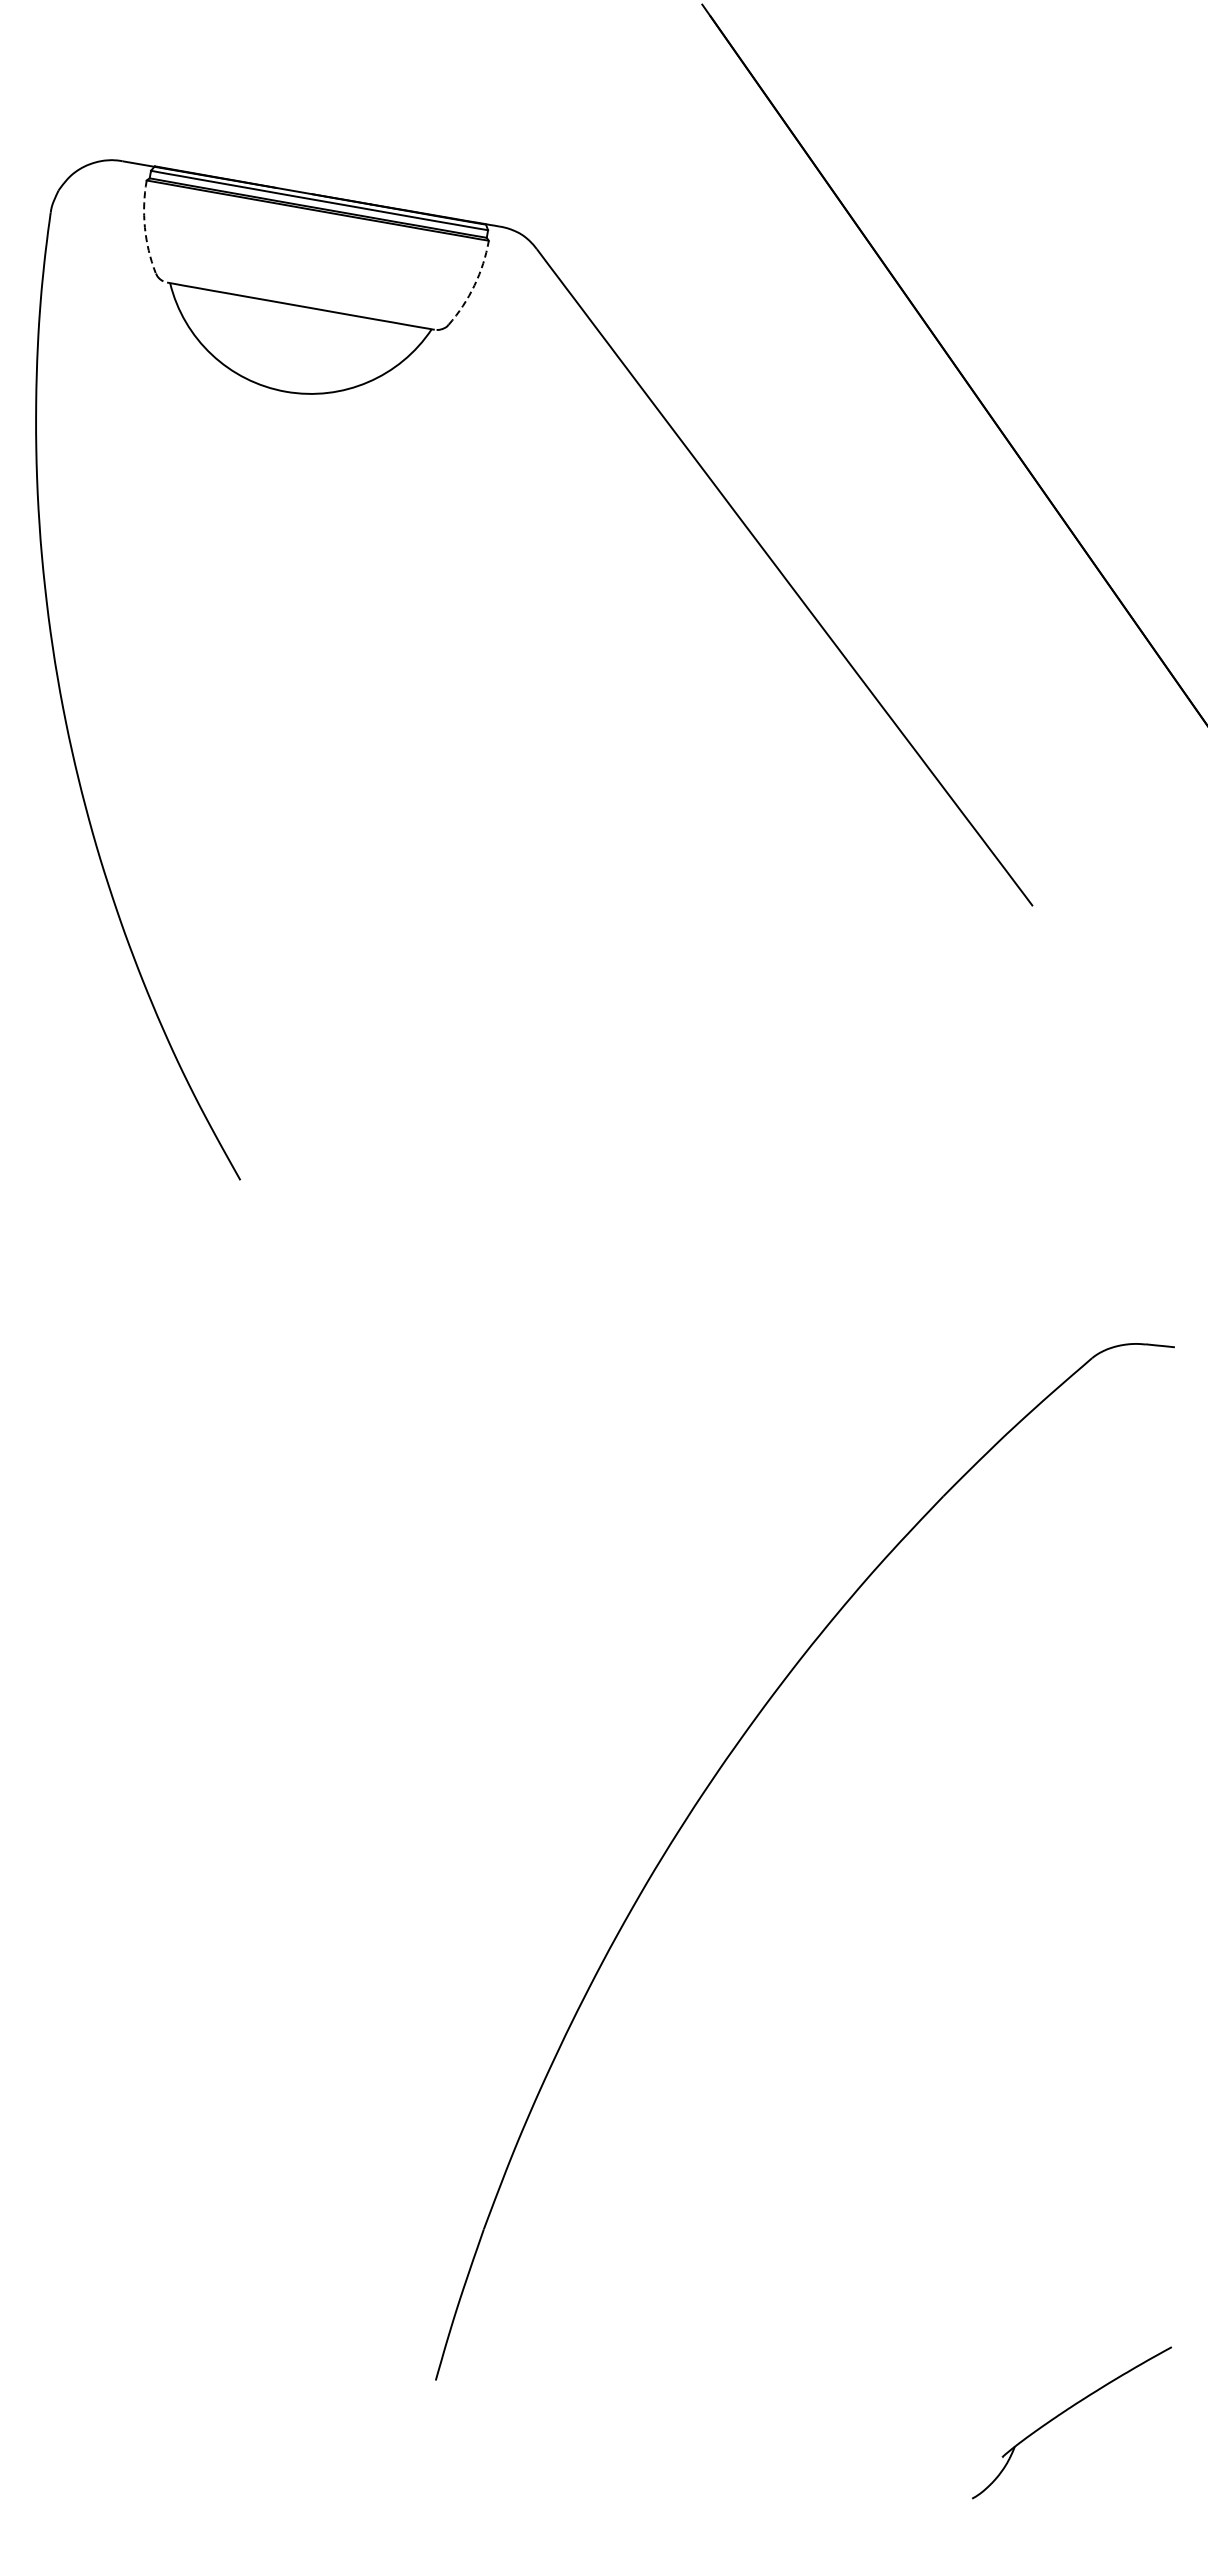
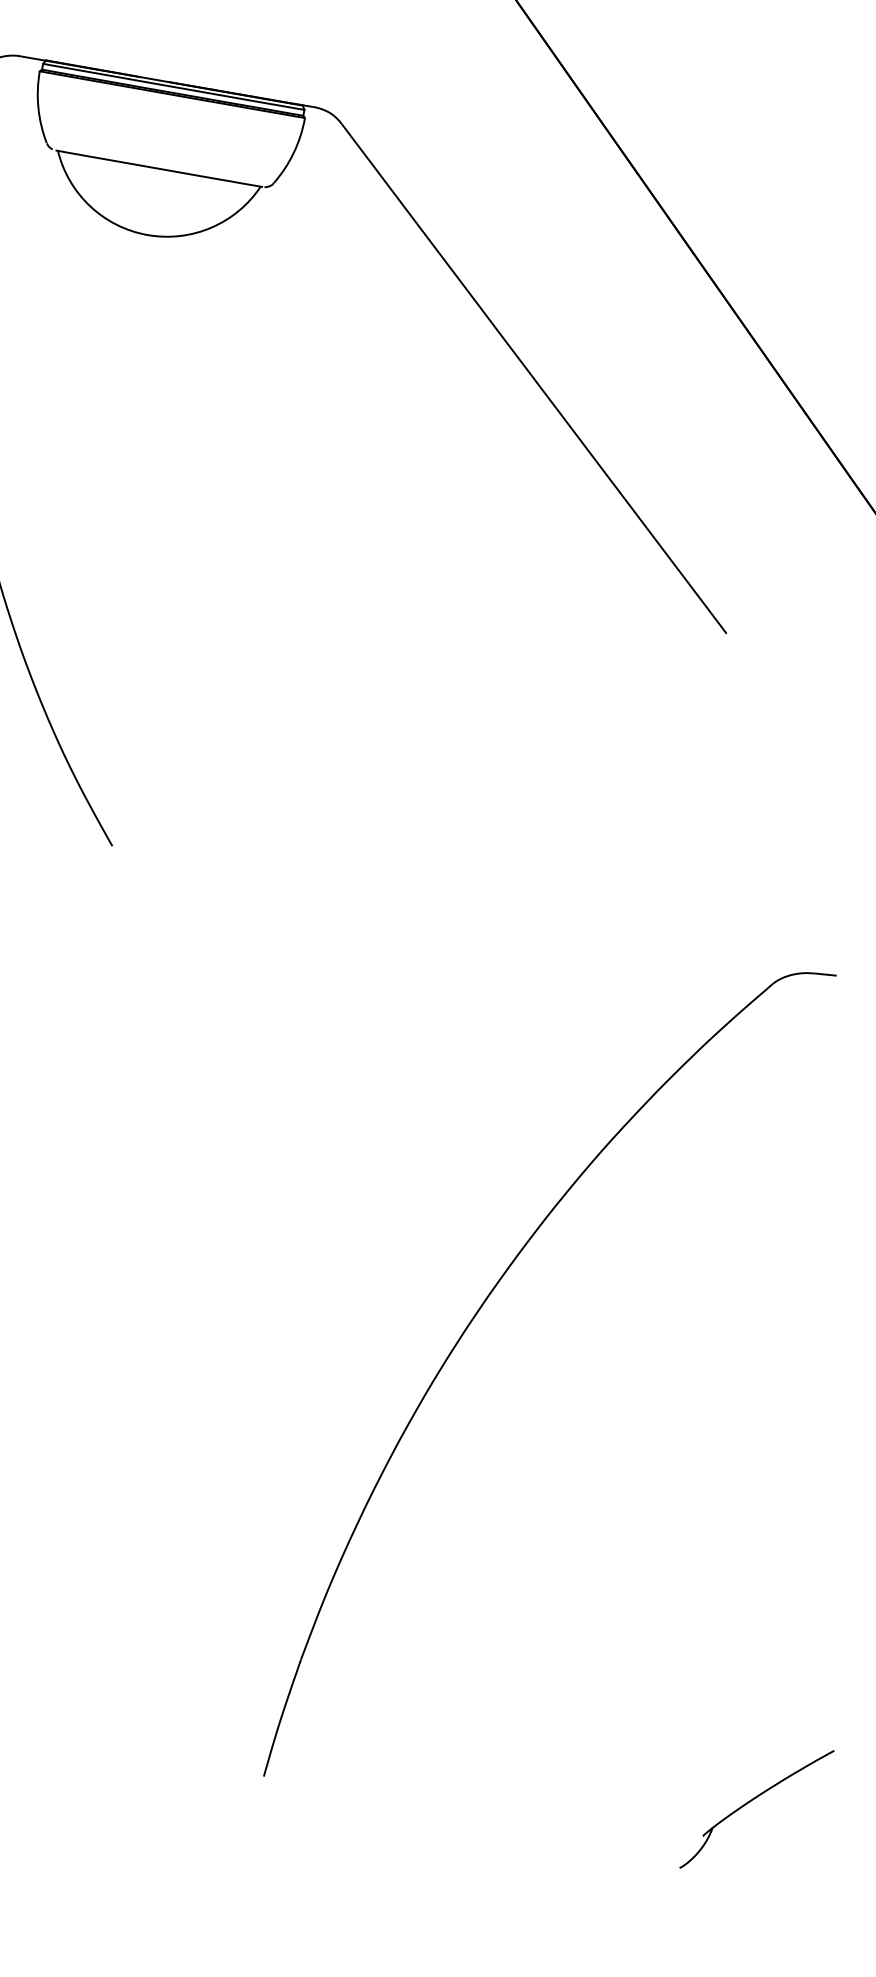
arc: (144, 227) -> (38, 107), dashed -> solid
arc: (474, 285) -> (293, 152), dashed -> solid

